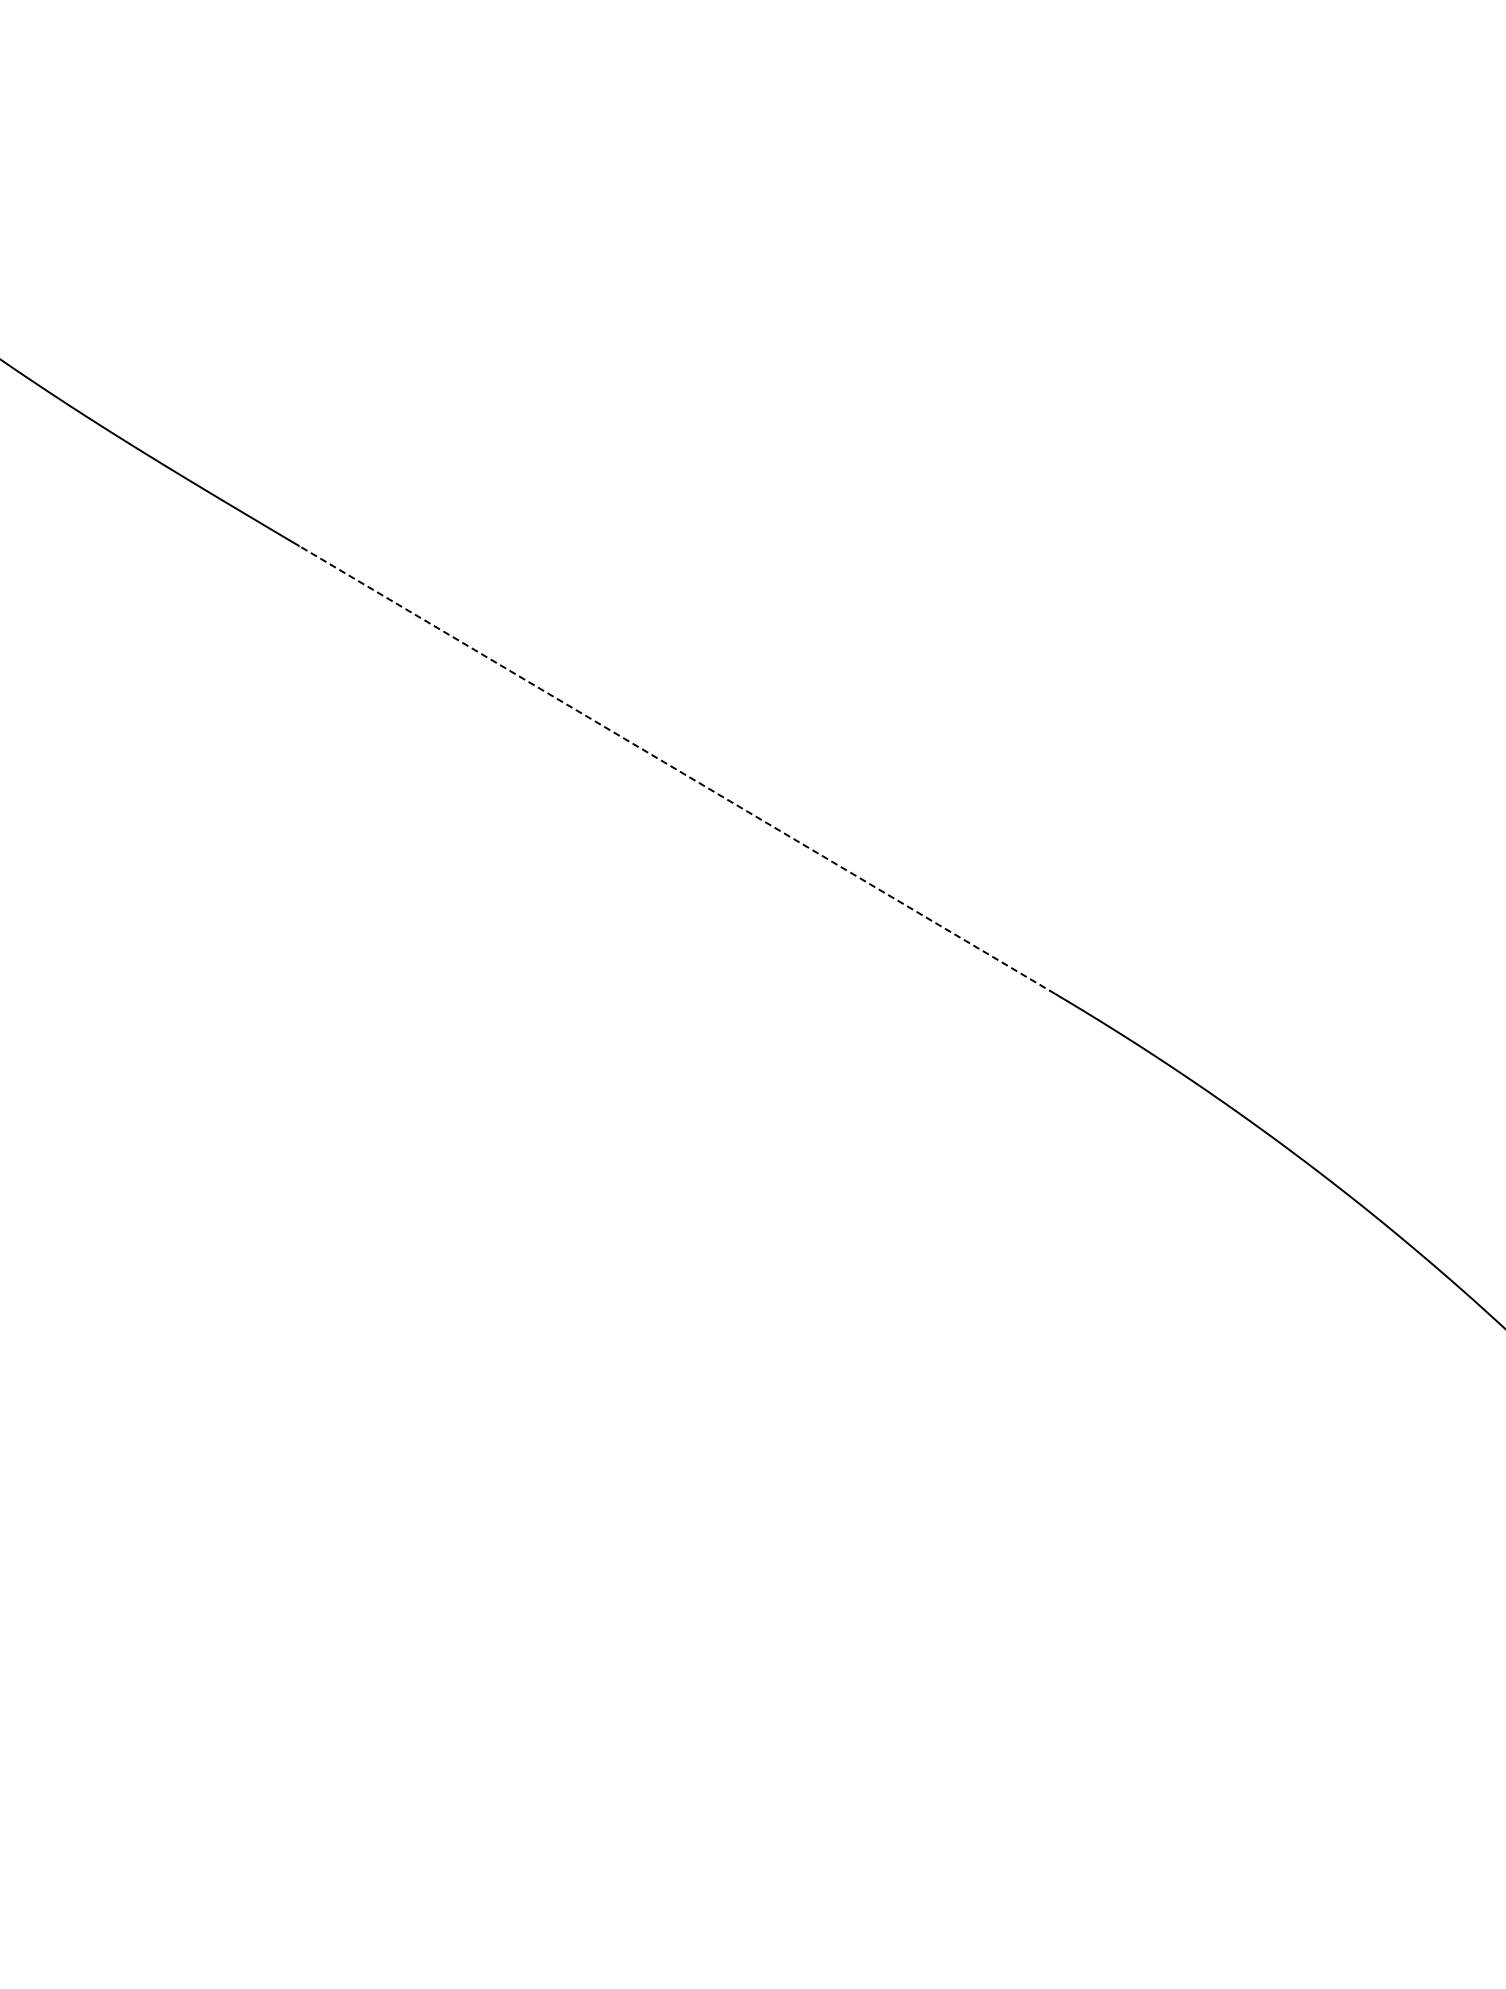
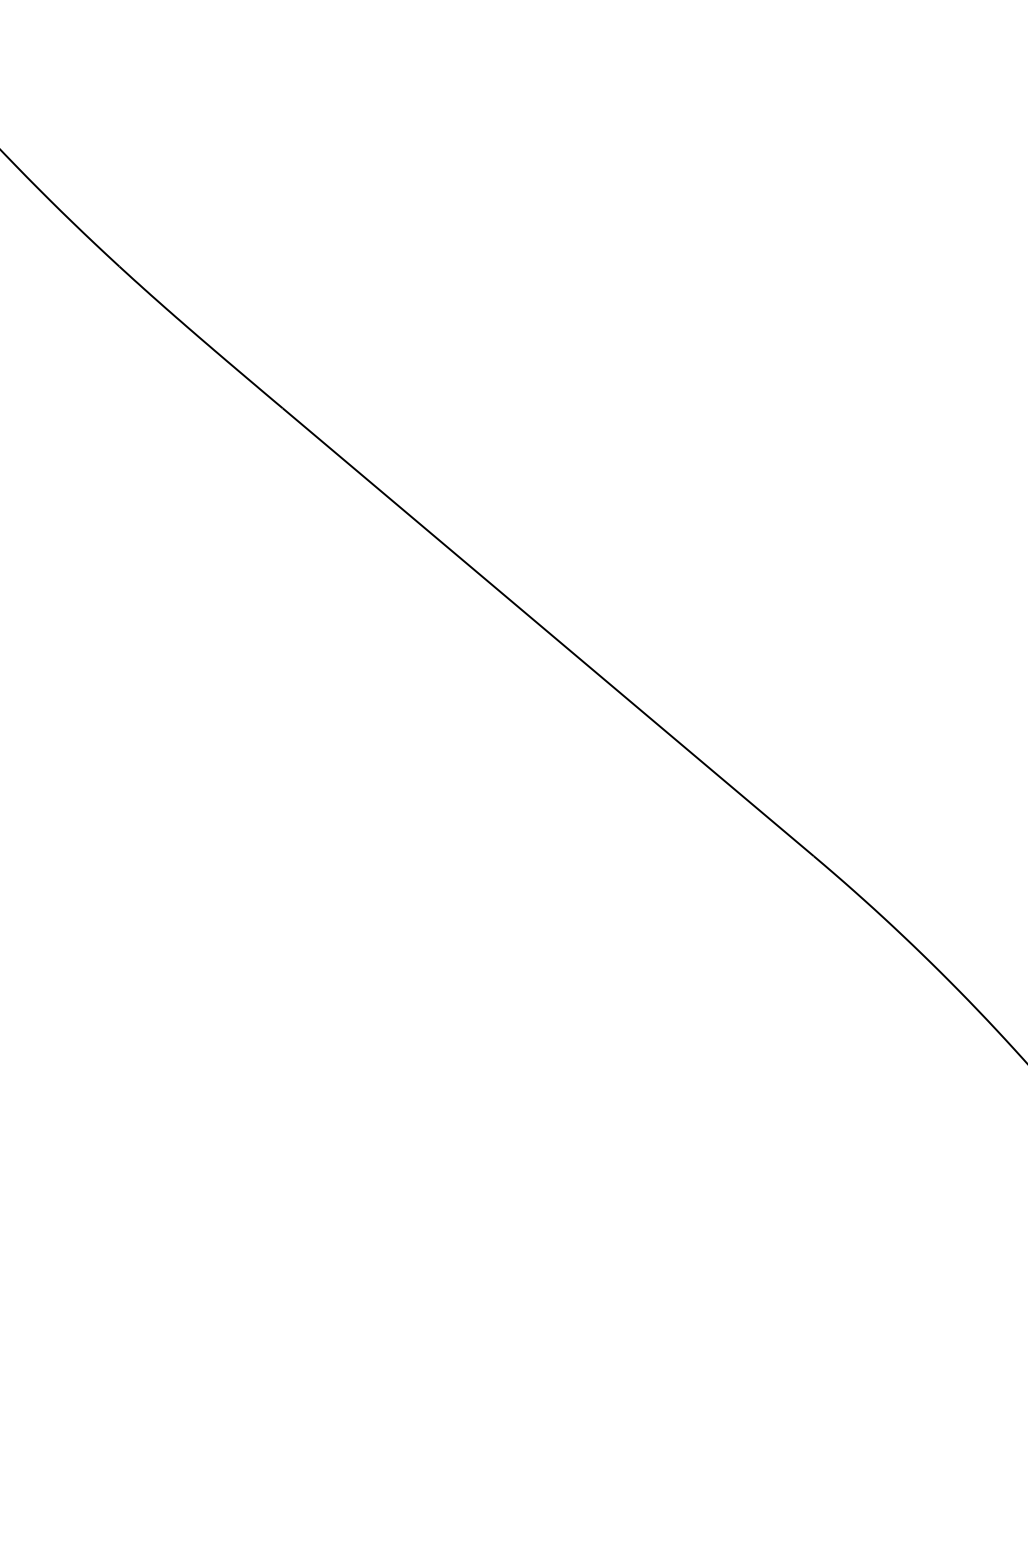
line: (676, 769) -> (547, 631), dashed -> solid

